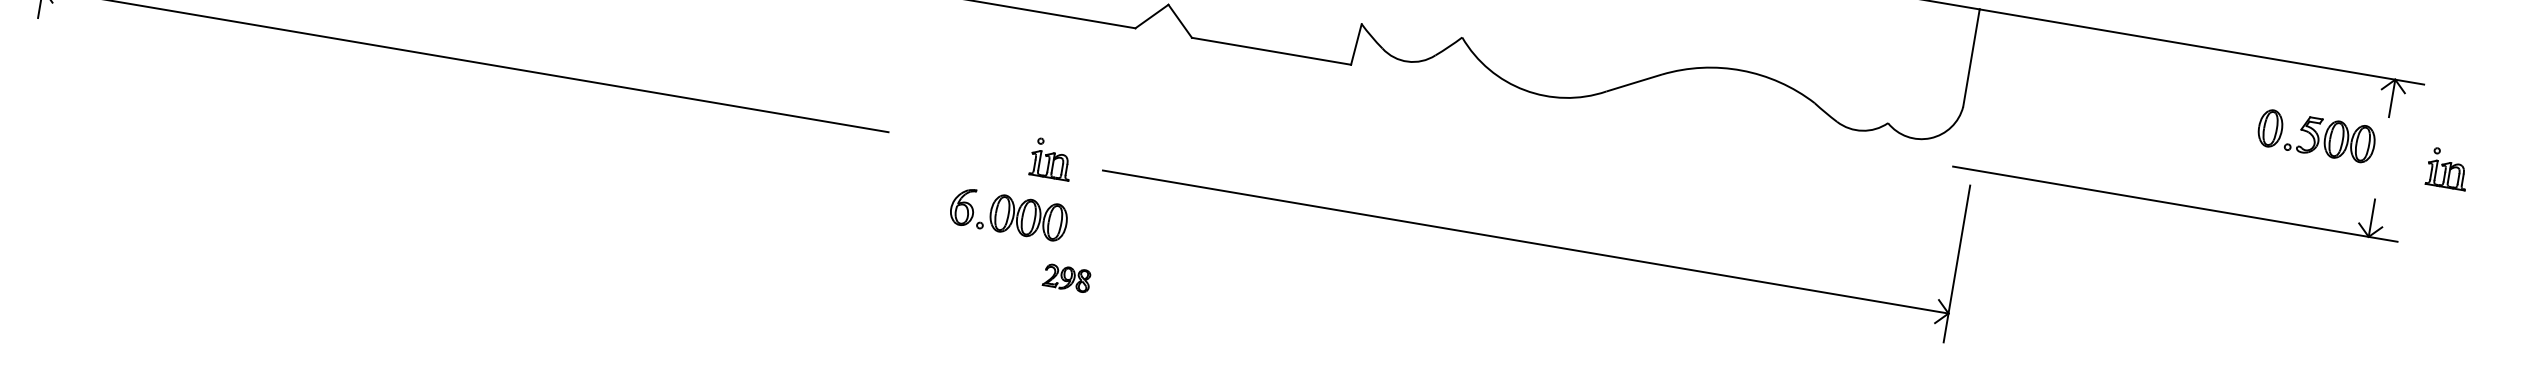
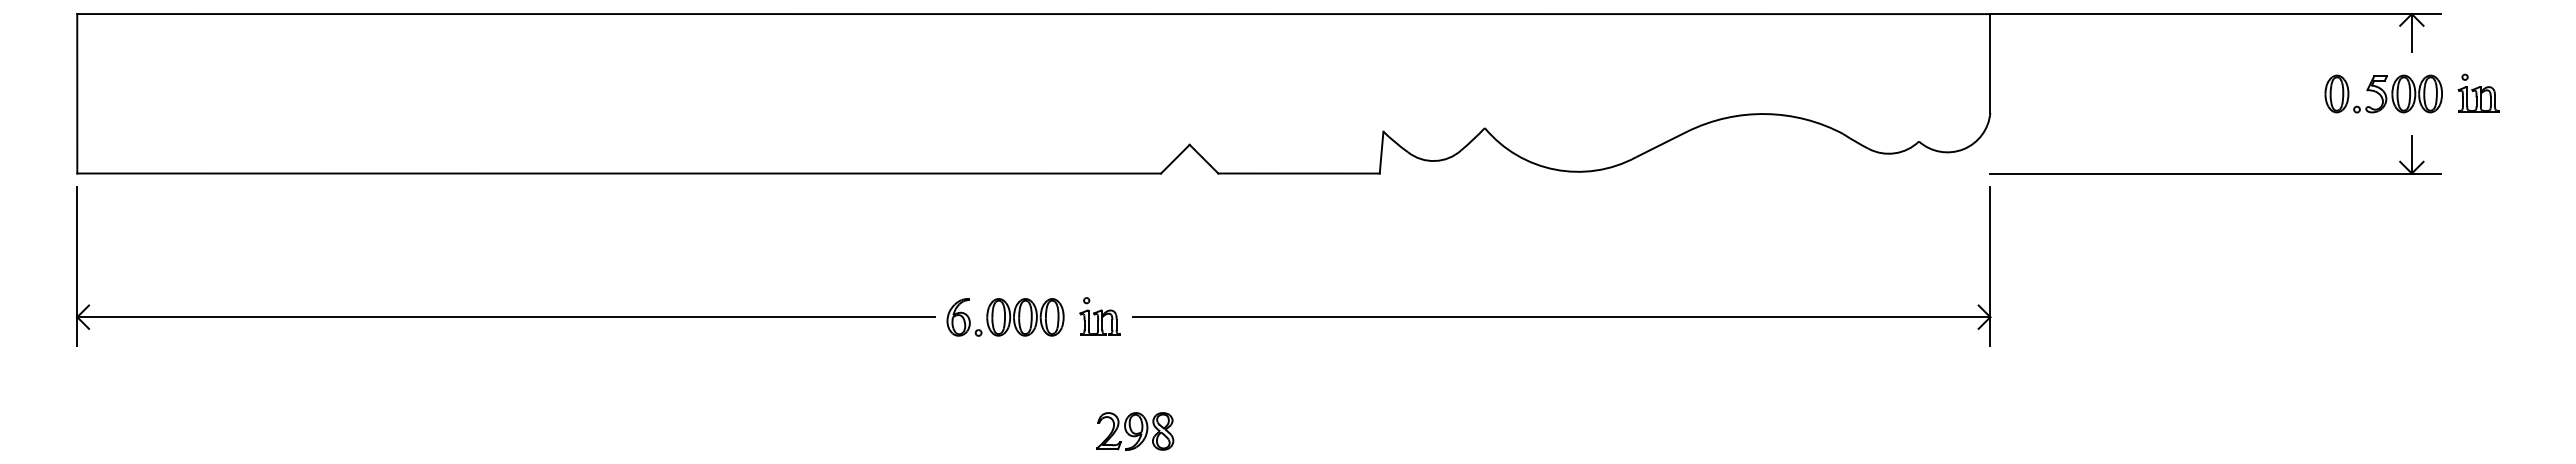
part: (2316, 135) -> (2383, 93), moved
part: (1009, 214) -> (1005, 317), moved
part: (1525, 241) -> (1561, 316), moved
part: (1067, 278) -> (1135, 431), size x1.67

